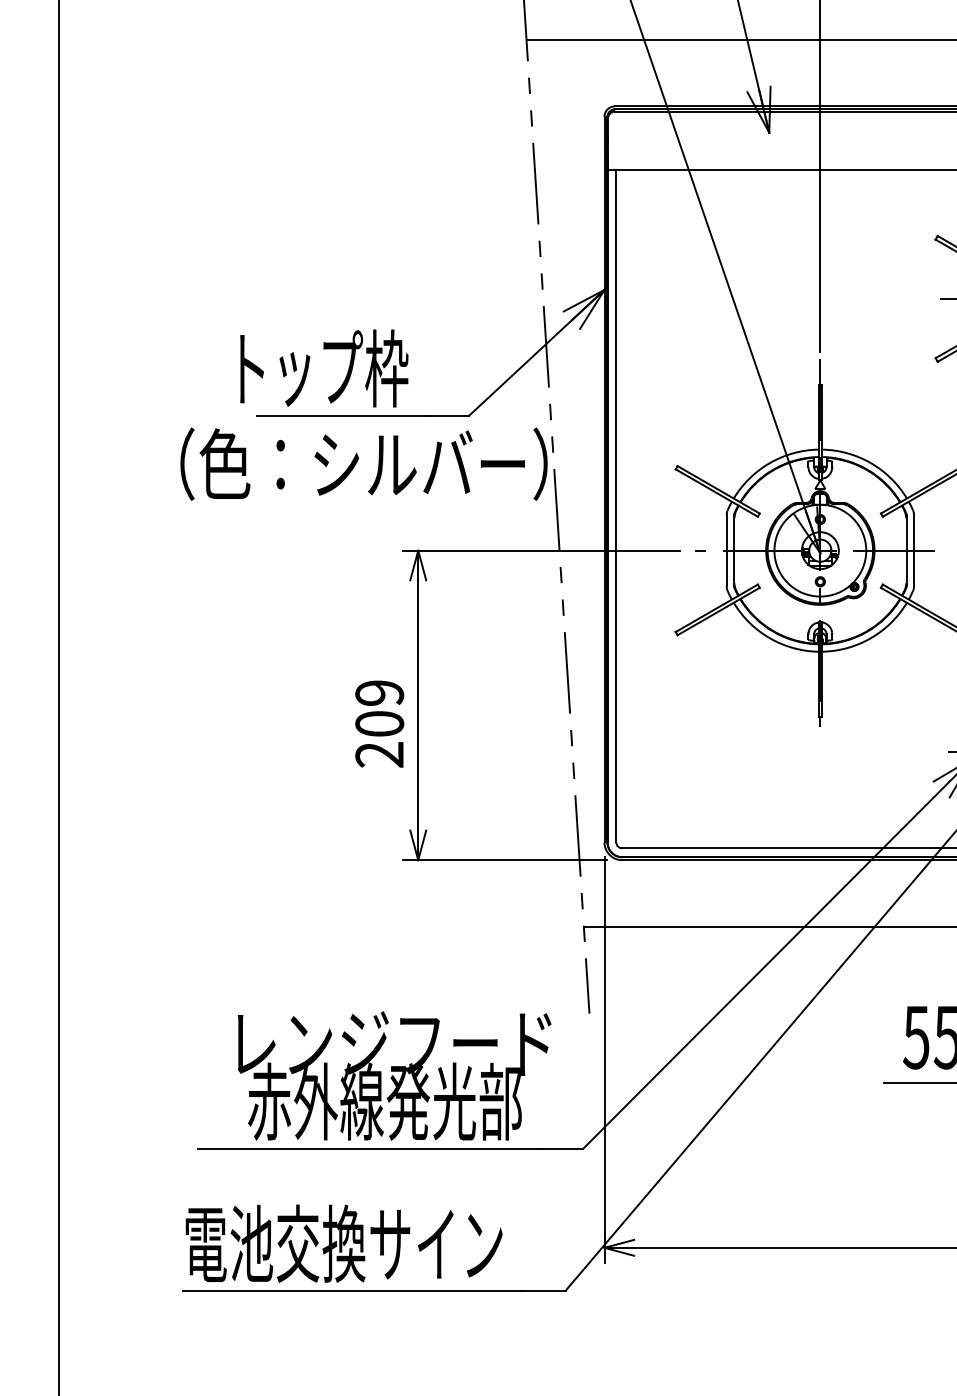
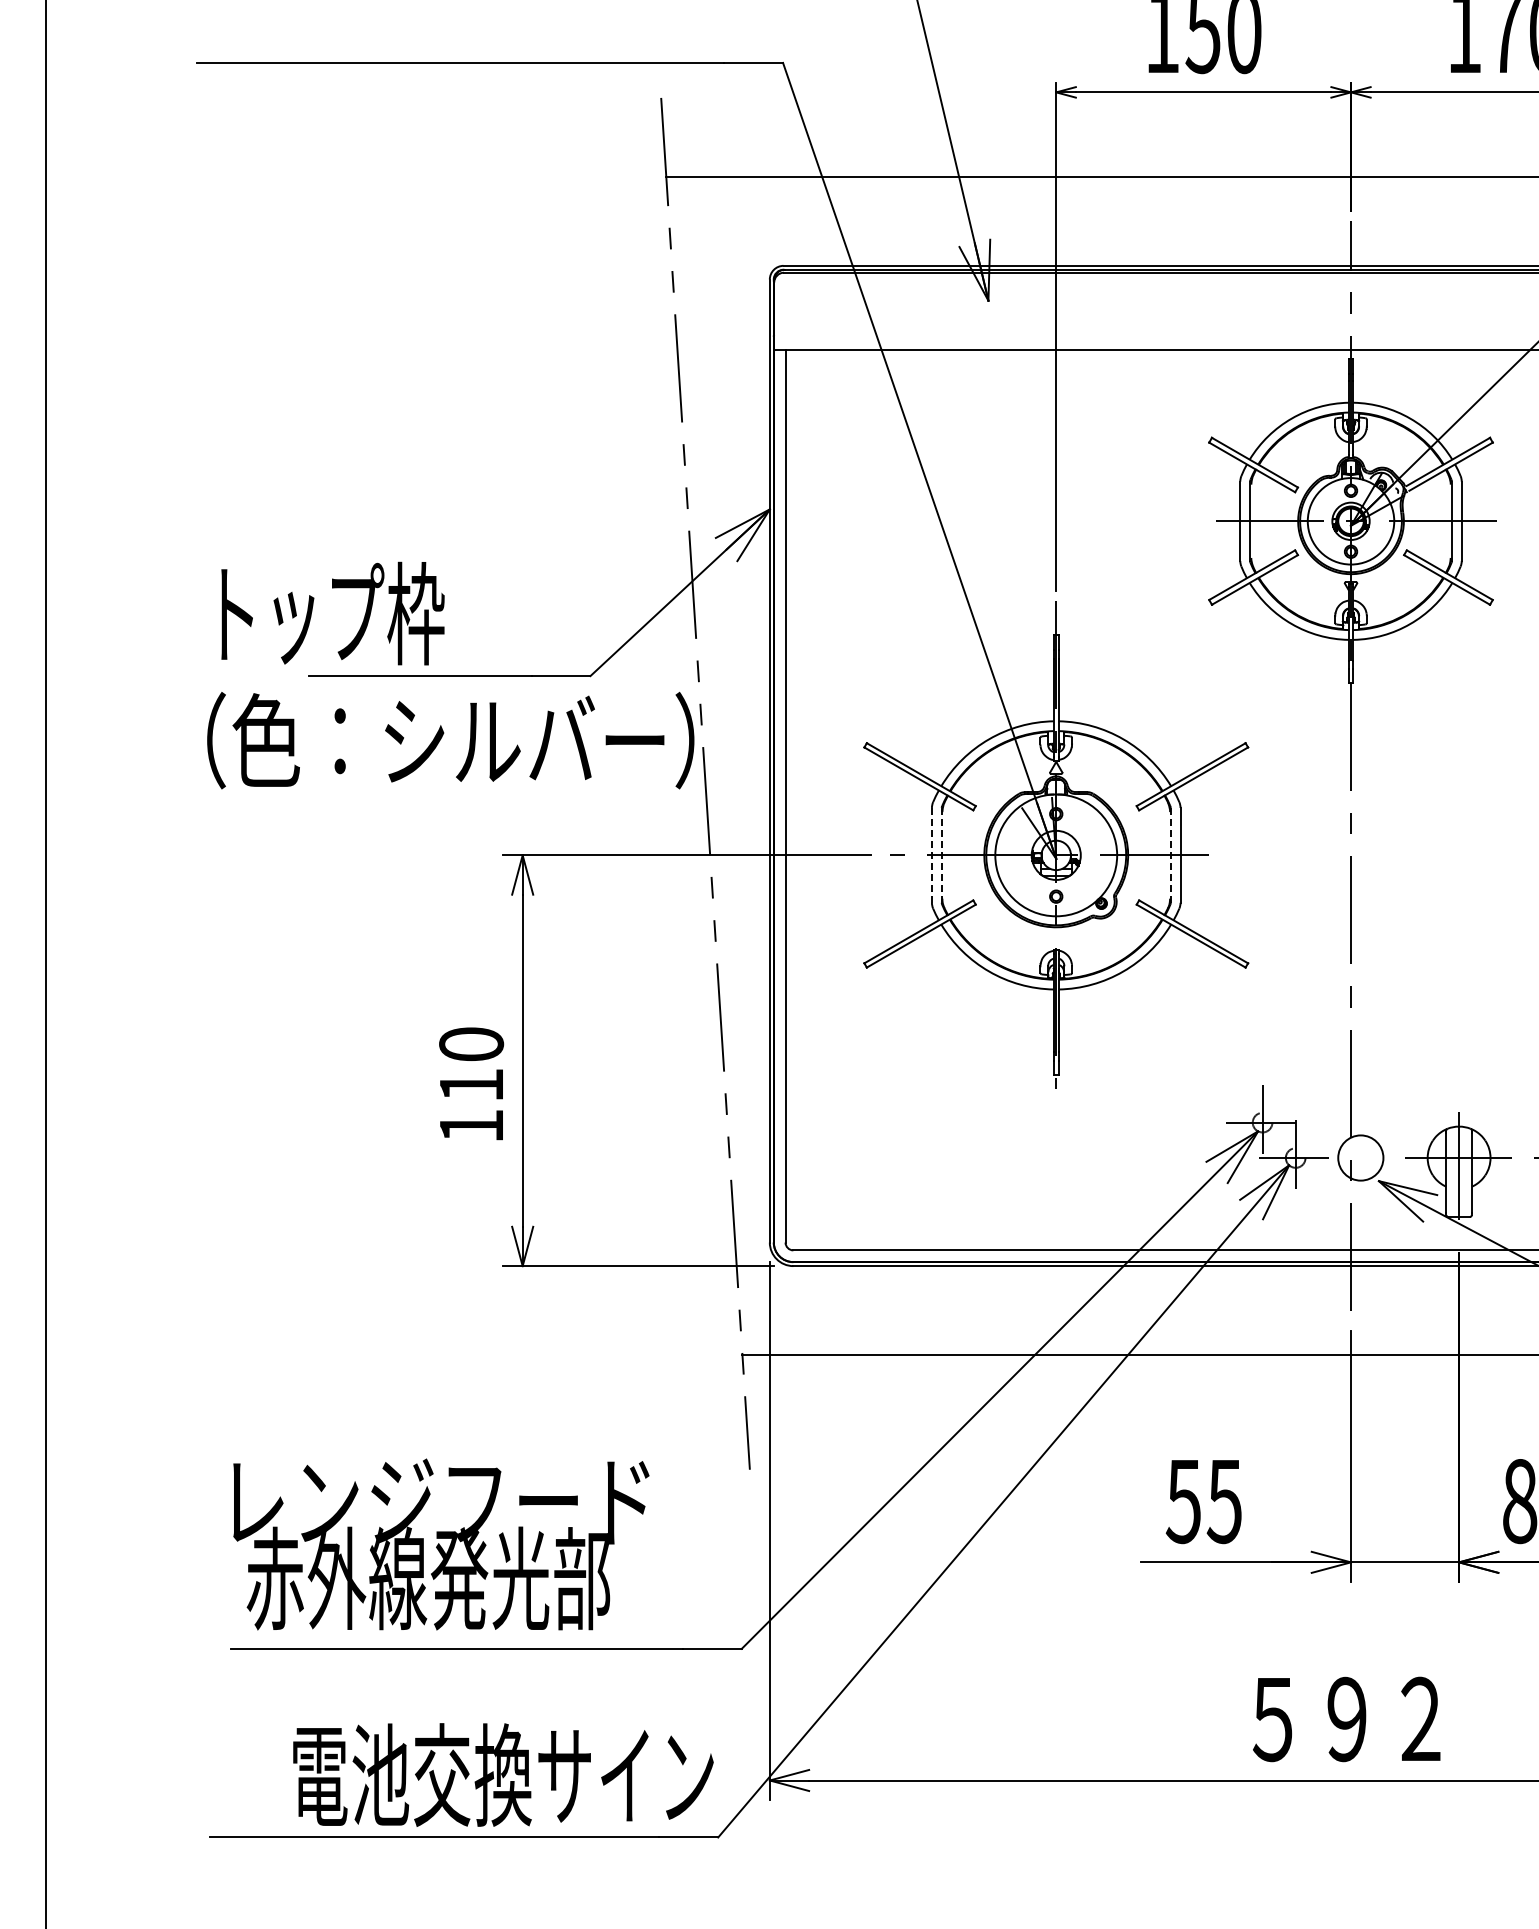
text: (323, 368) -> (332, 613), moved
line: (726, 550) -> (931, 855), solid -> dashed
line: (733, 550) -> (941, 854), solid -> dashed
line: (906, 550) -> (1170, 855), solid -> dashed
text: (379, 724) -> (471, 1085), 209 -> 110
text: (394, 1076) -> (441, 1544), moved
text: (344, 1243) -> (503, 1774), moved

